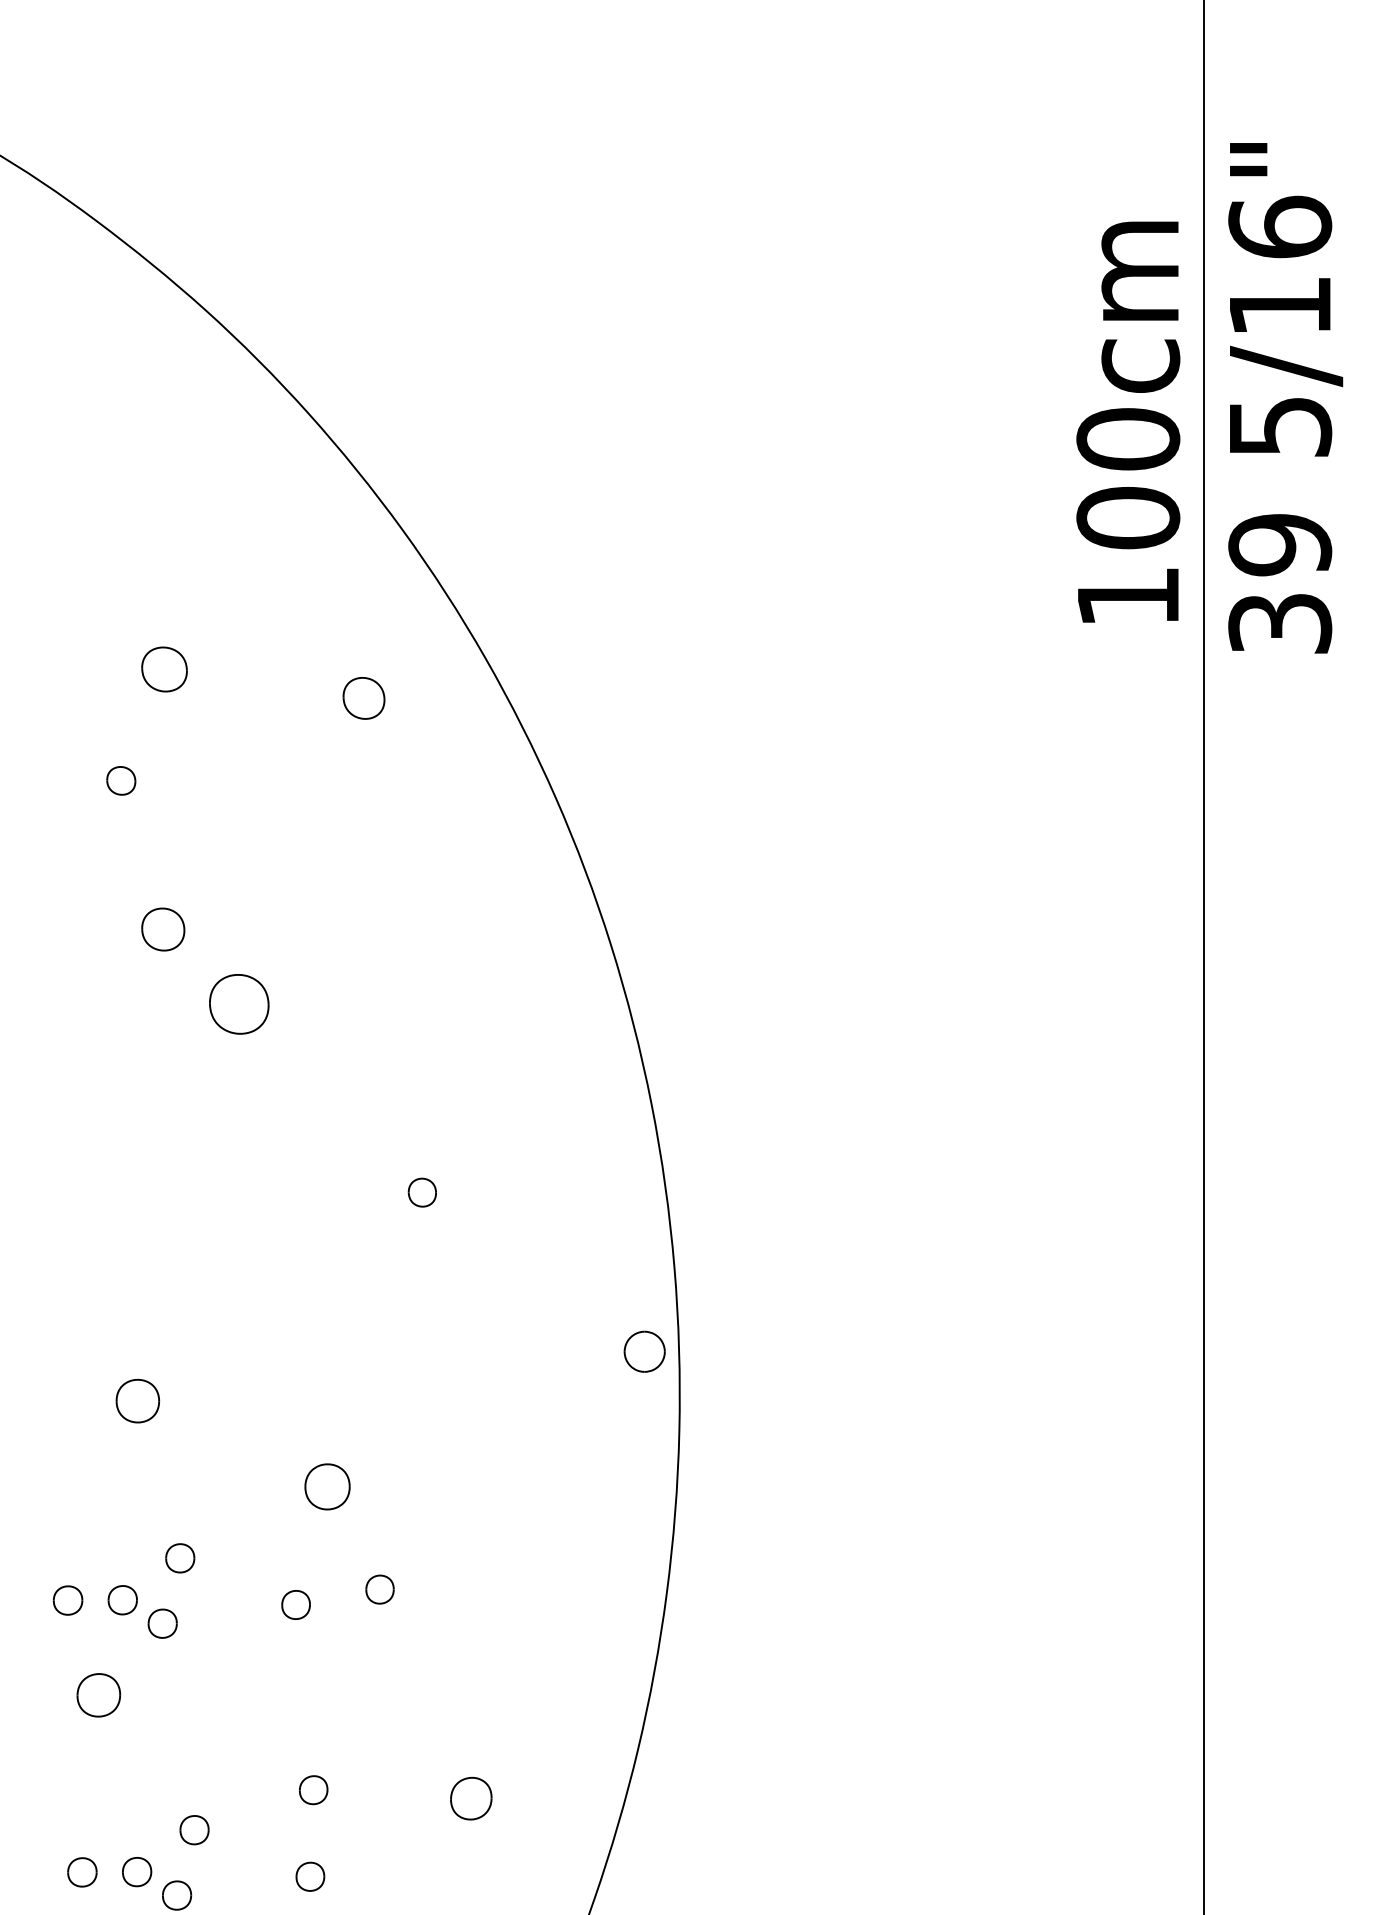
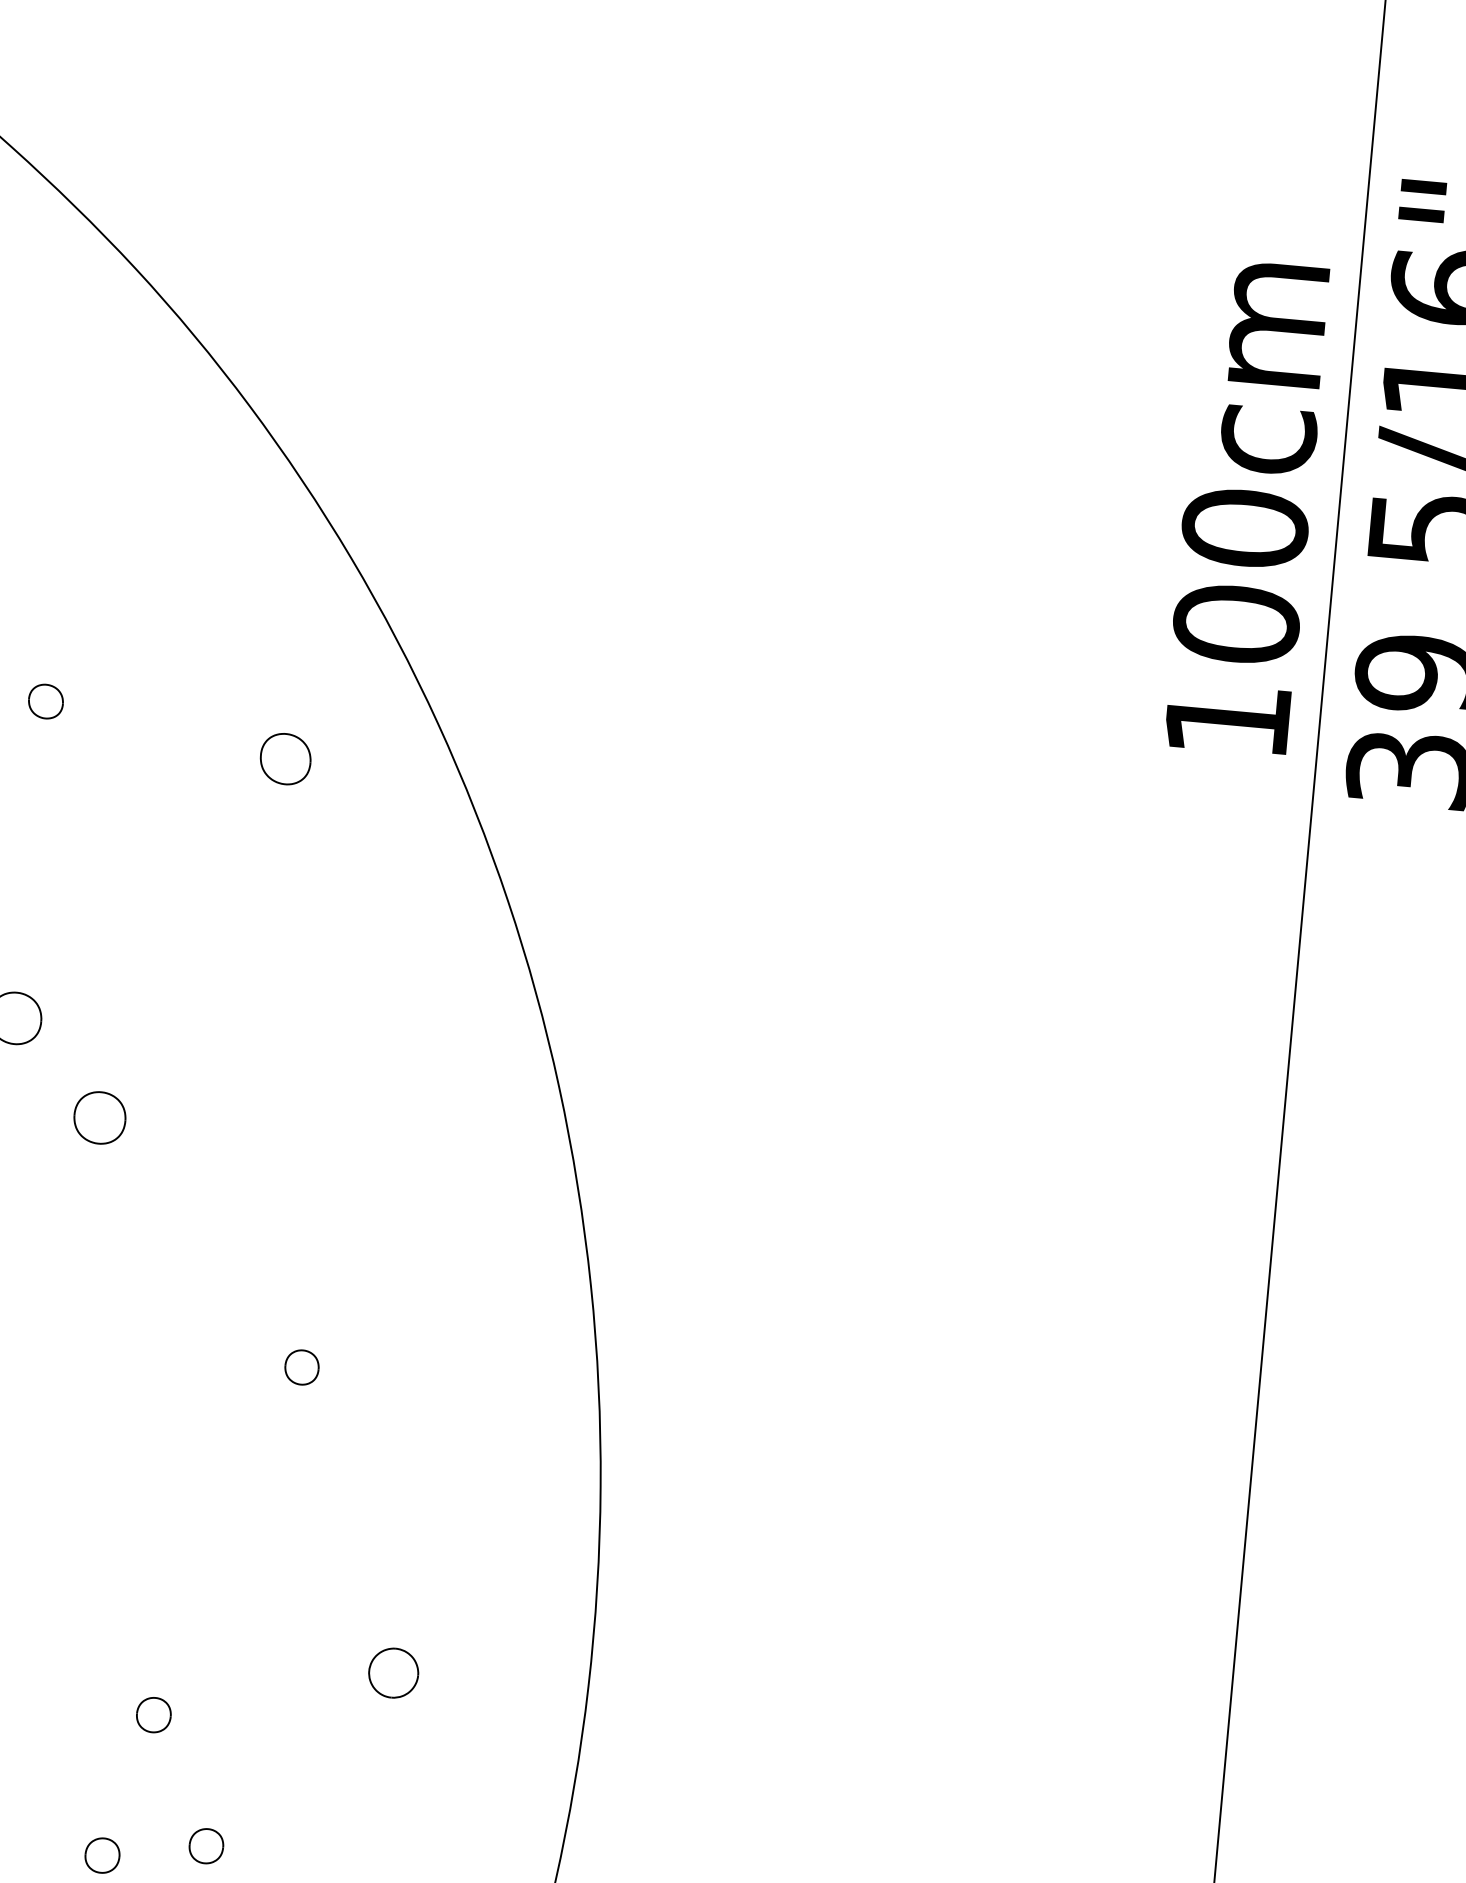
part: (164, 668) -> (46, 700), size x0.62
part: (239, 1004) -> (100, 1118), size x0.71
part: (644, 1351) -> (393, 1672), moved
part: (327, 1486) -> (153, 1714), size x0.62

